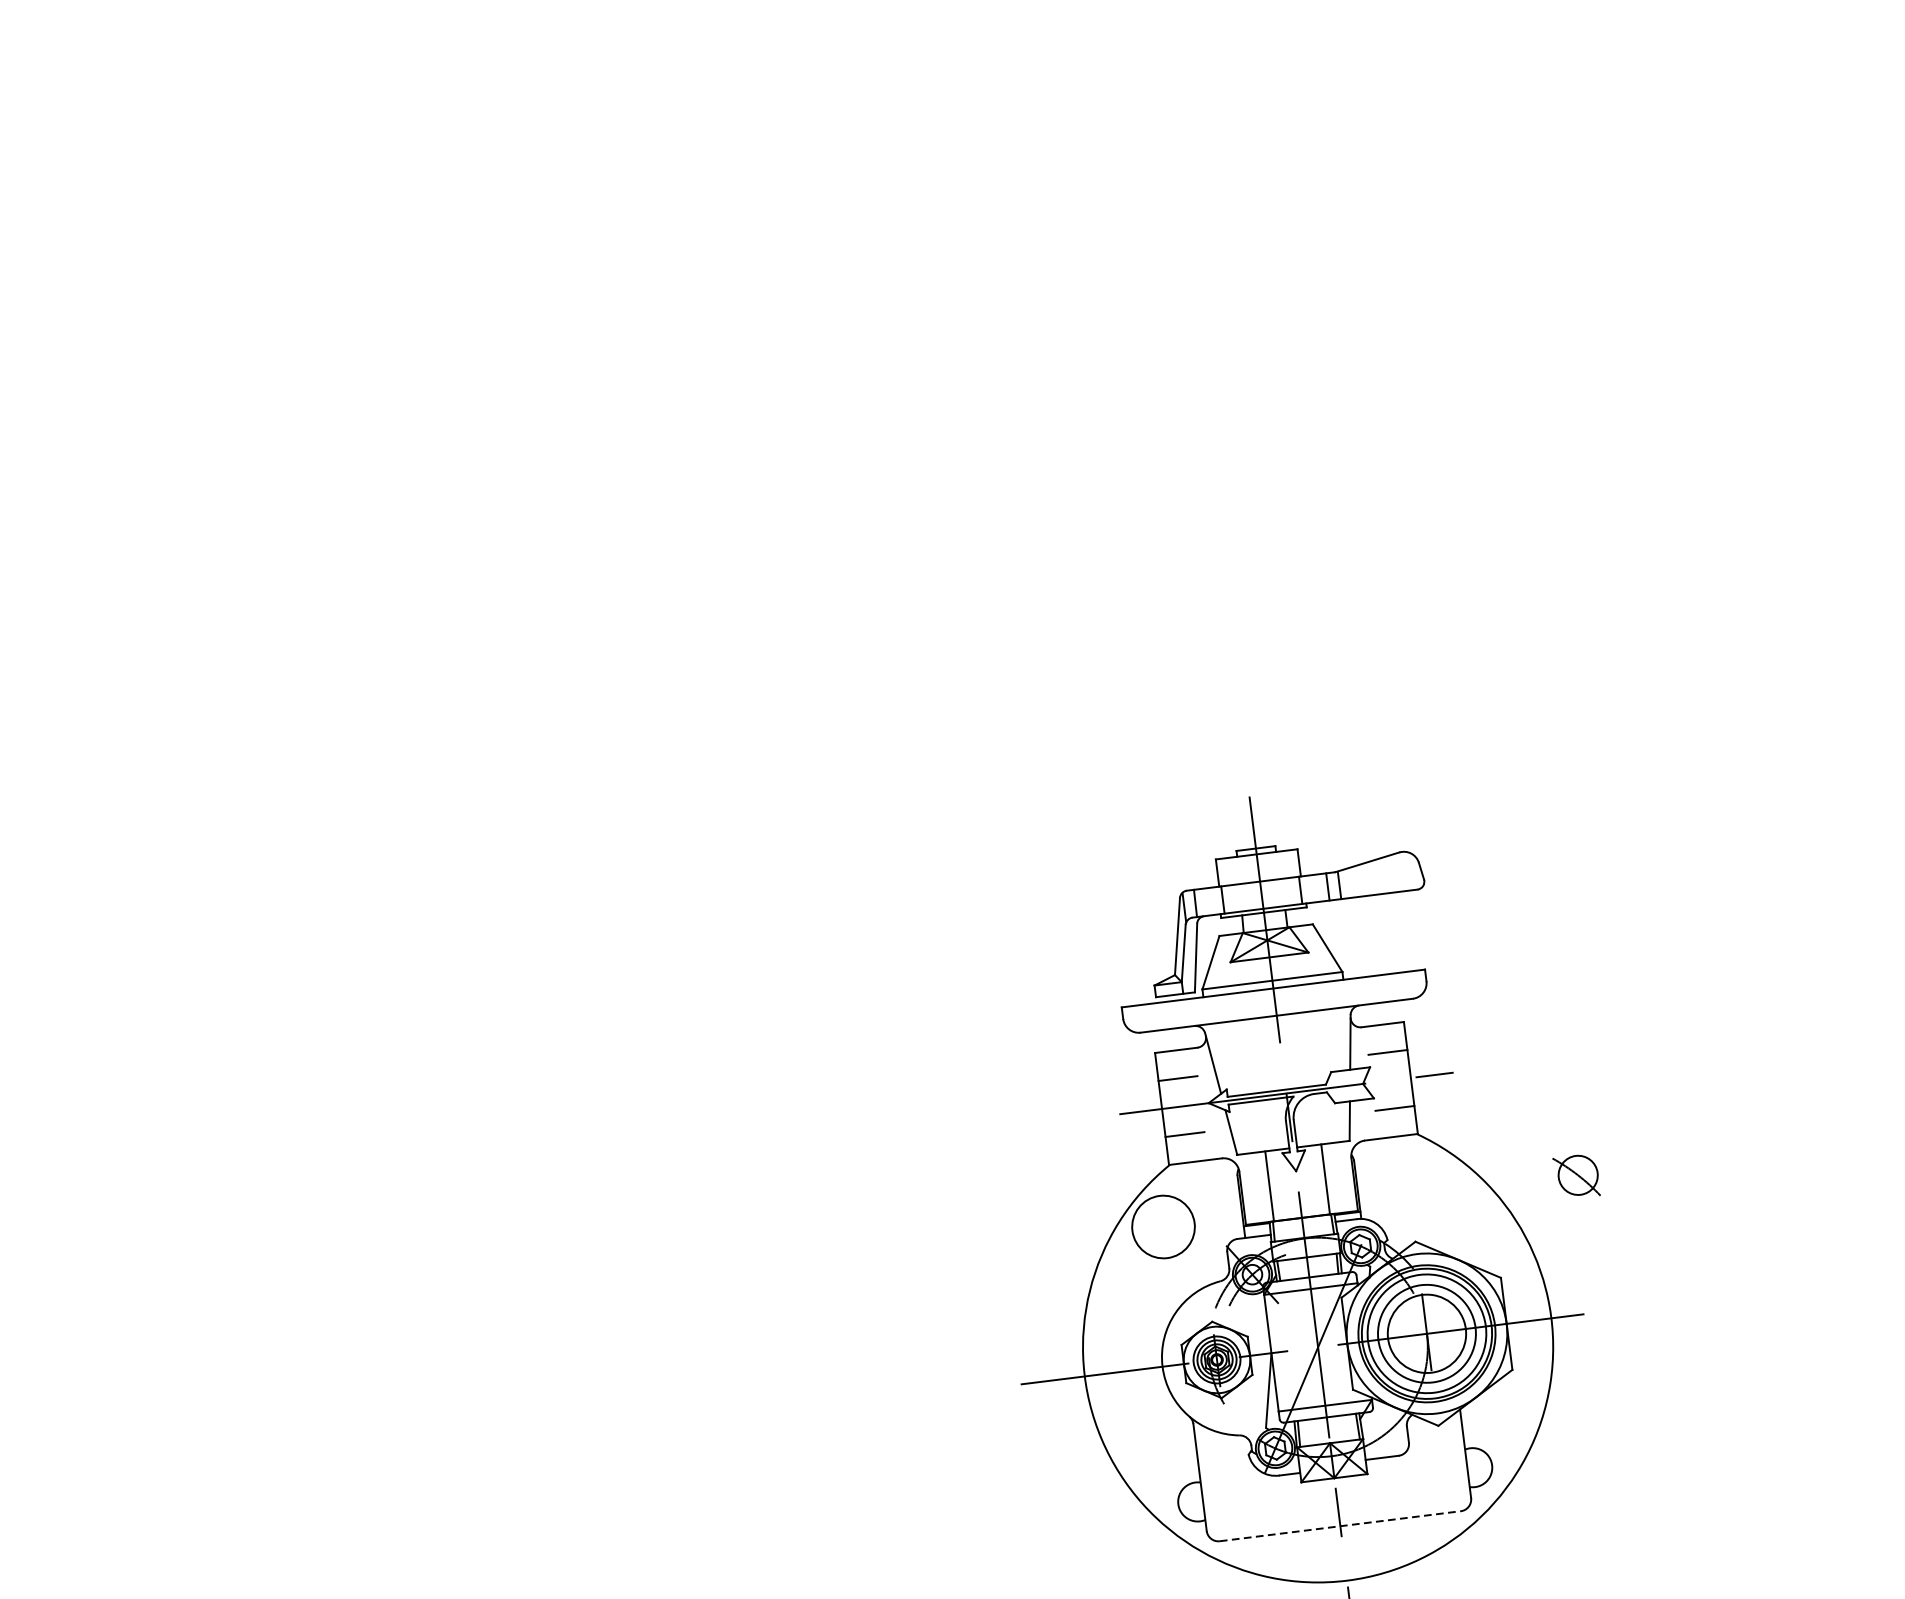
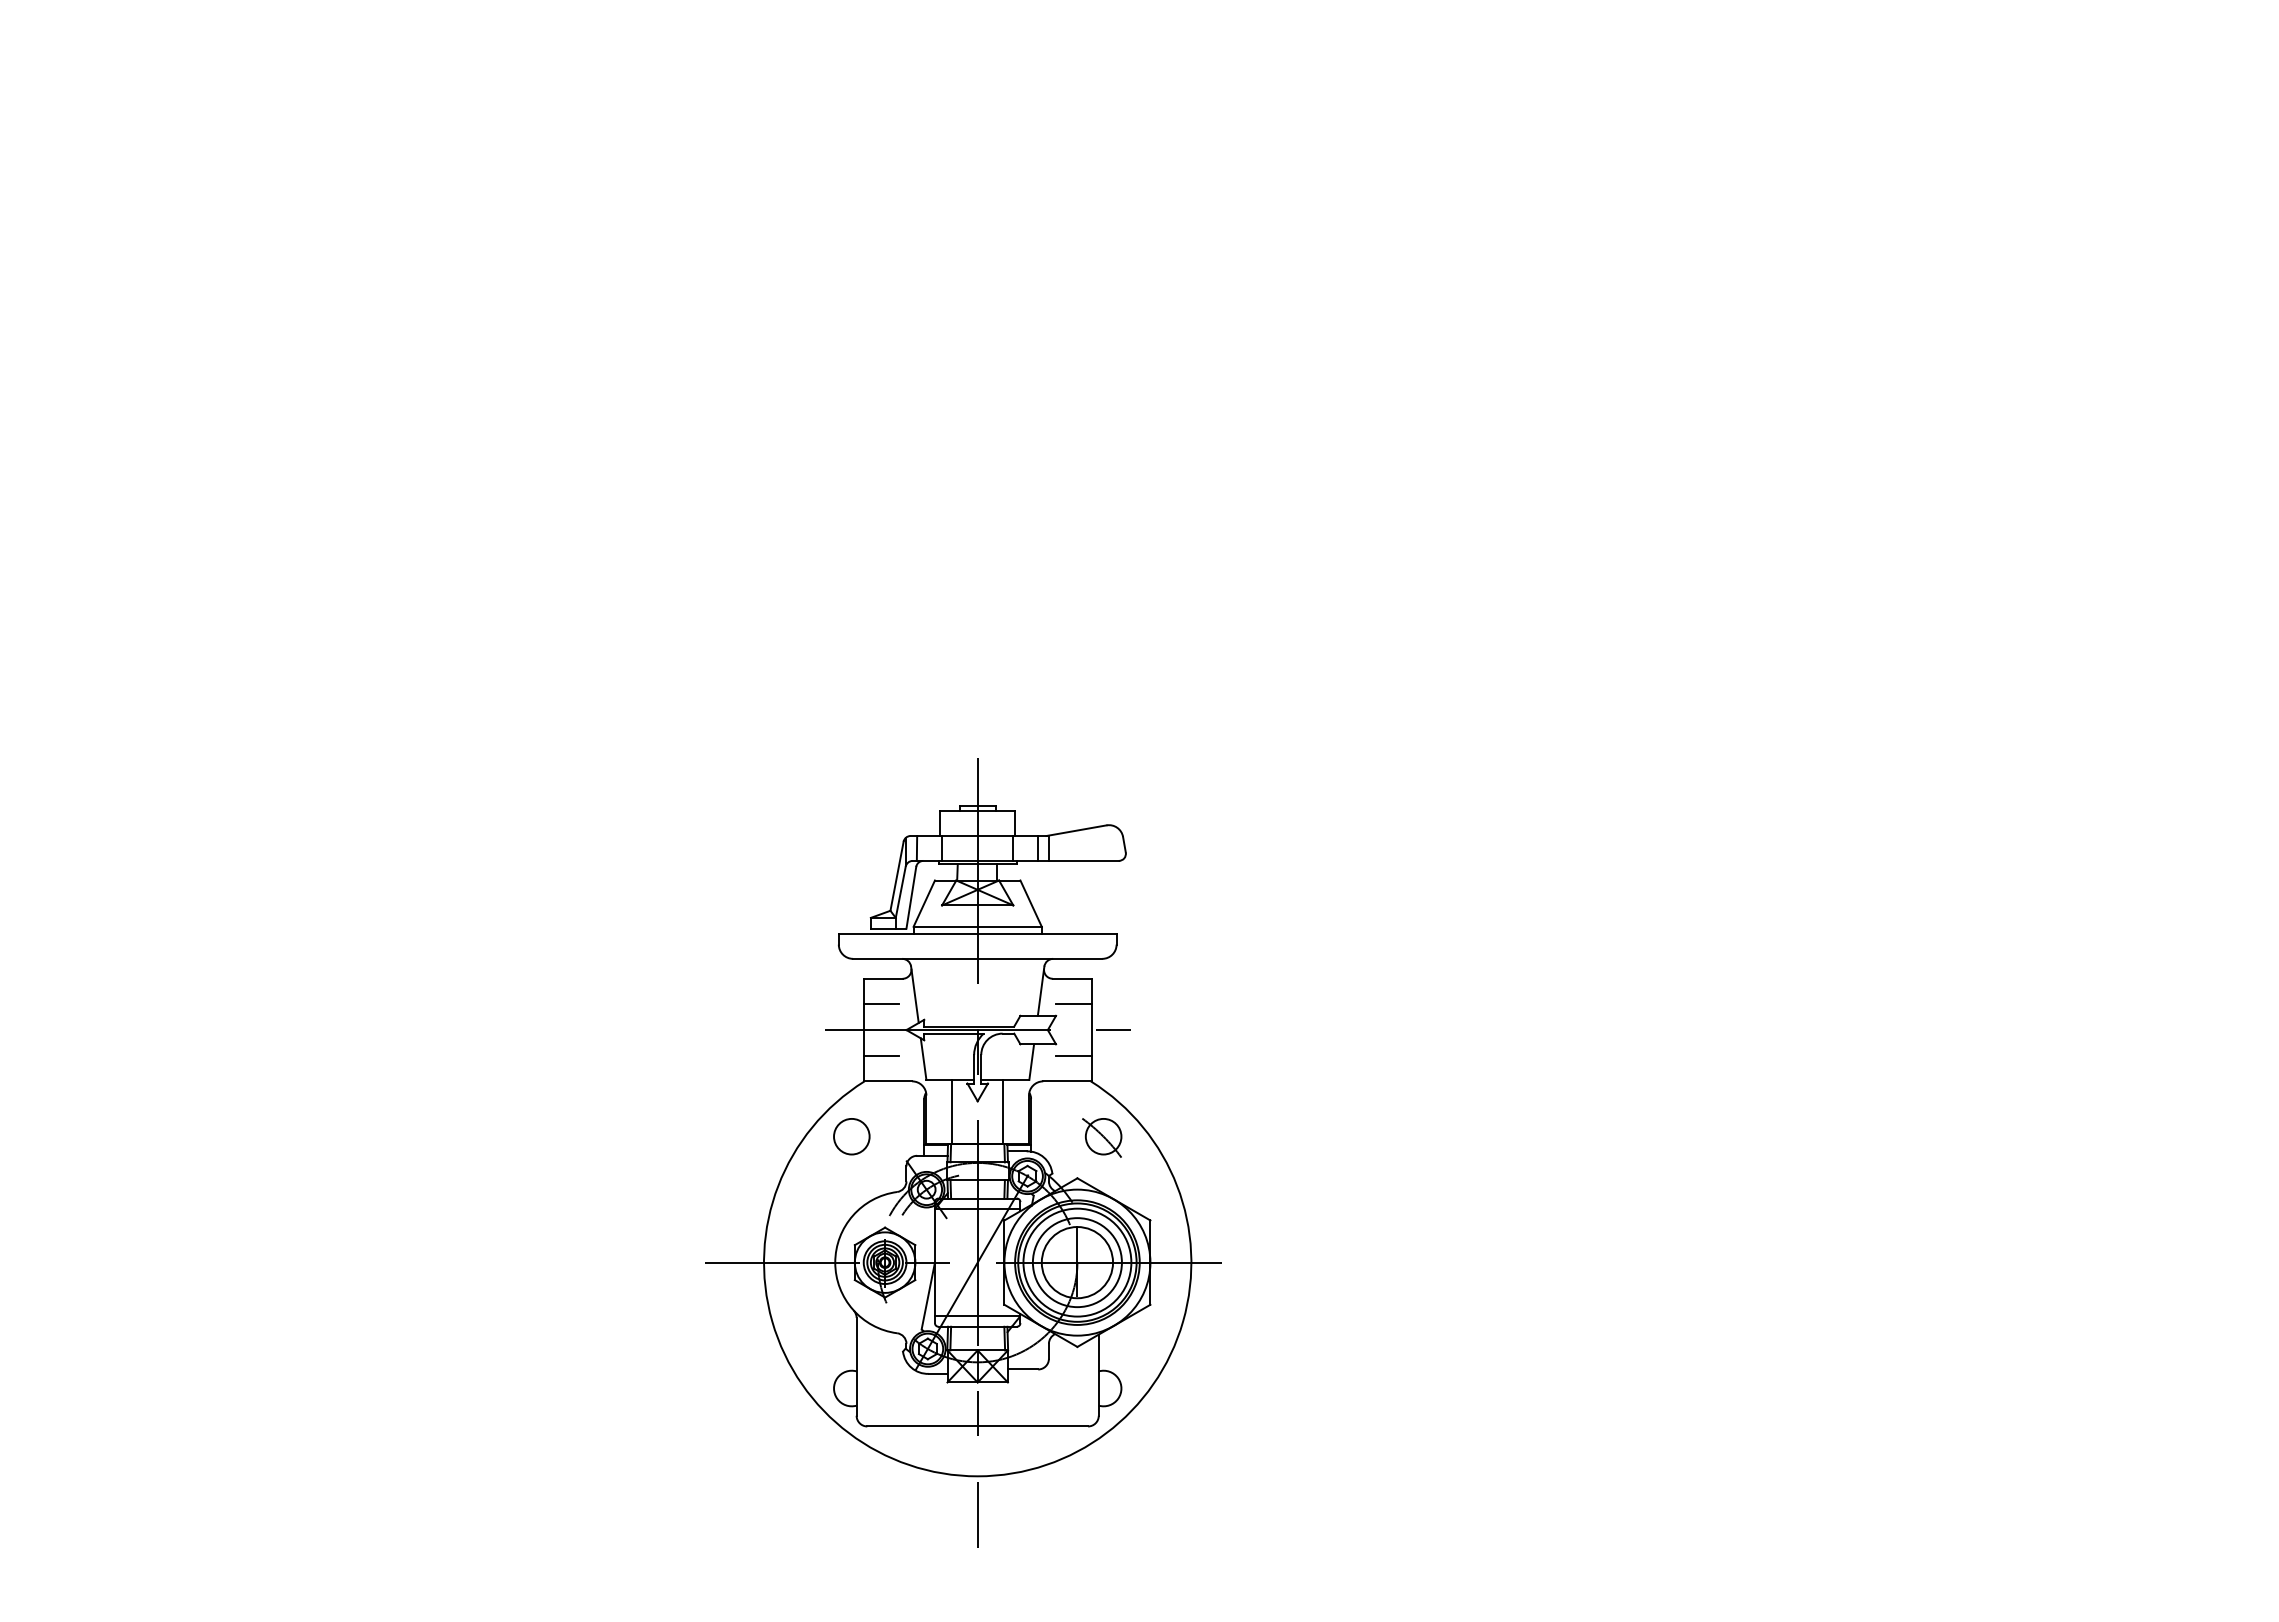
part: (1577, 1176) -> (1102, 1137), moved
circle: (1163, 1226) -> (851, 1136), size x0.62
line: (1341, 1526) -> (978, 1426), dashed -> solid

